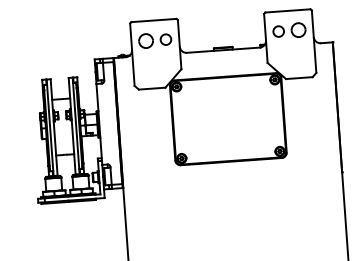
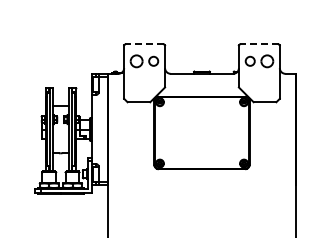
line: (286, 11) -> (258, 44), solid -> dashed
line: (153, 20) -> (144, 44), solid -> dashed

